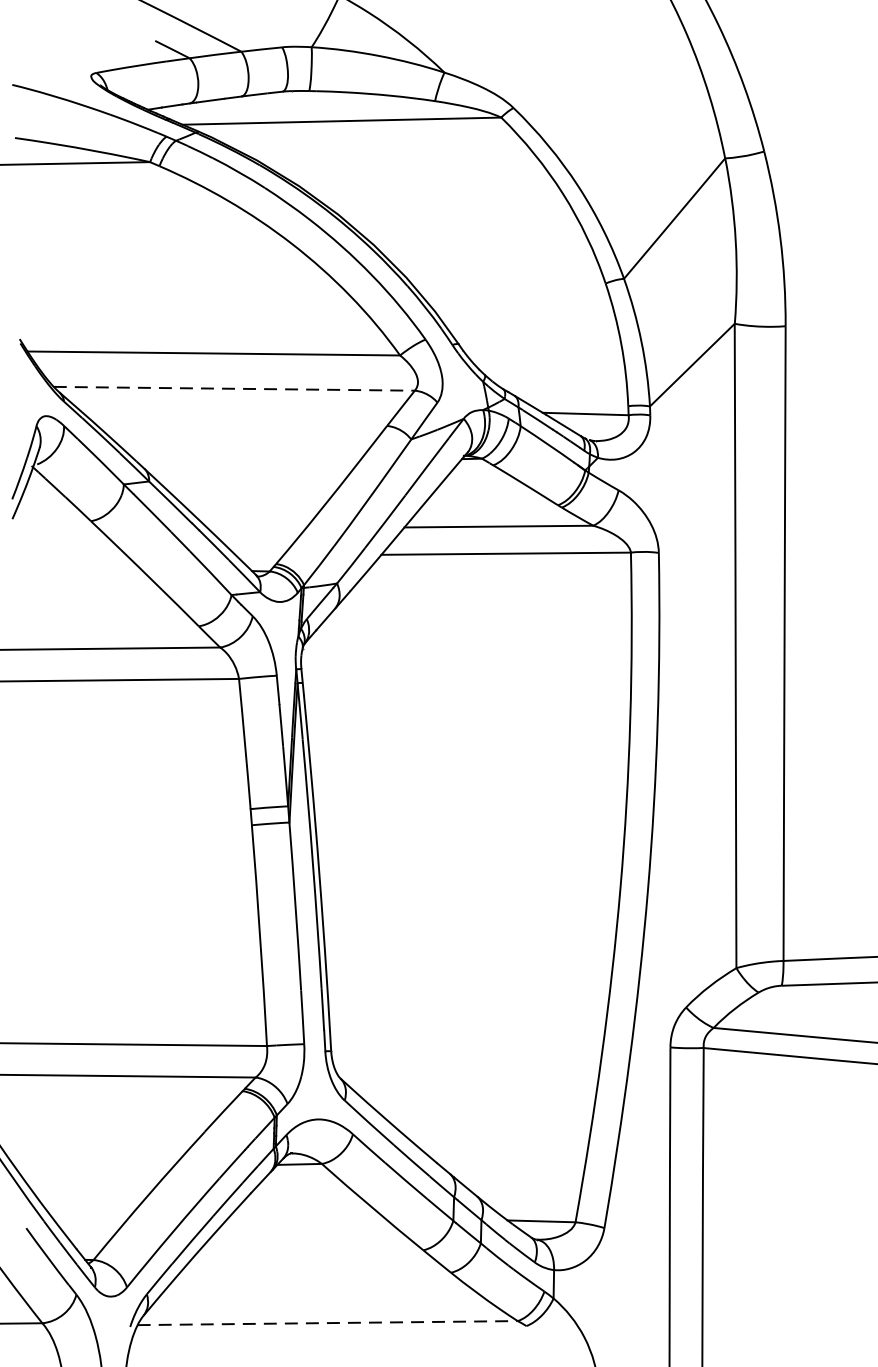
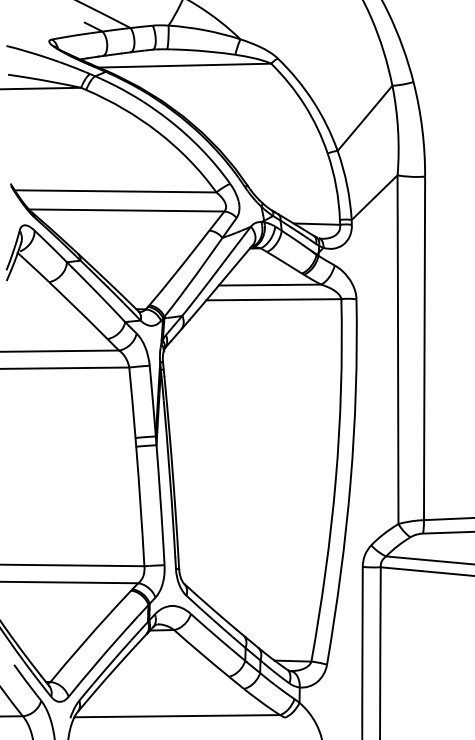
line: (233, 388) -> (126, 210), dashed -> solid
line: (328, 1323) -> (177, 716), dashed -> solid

